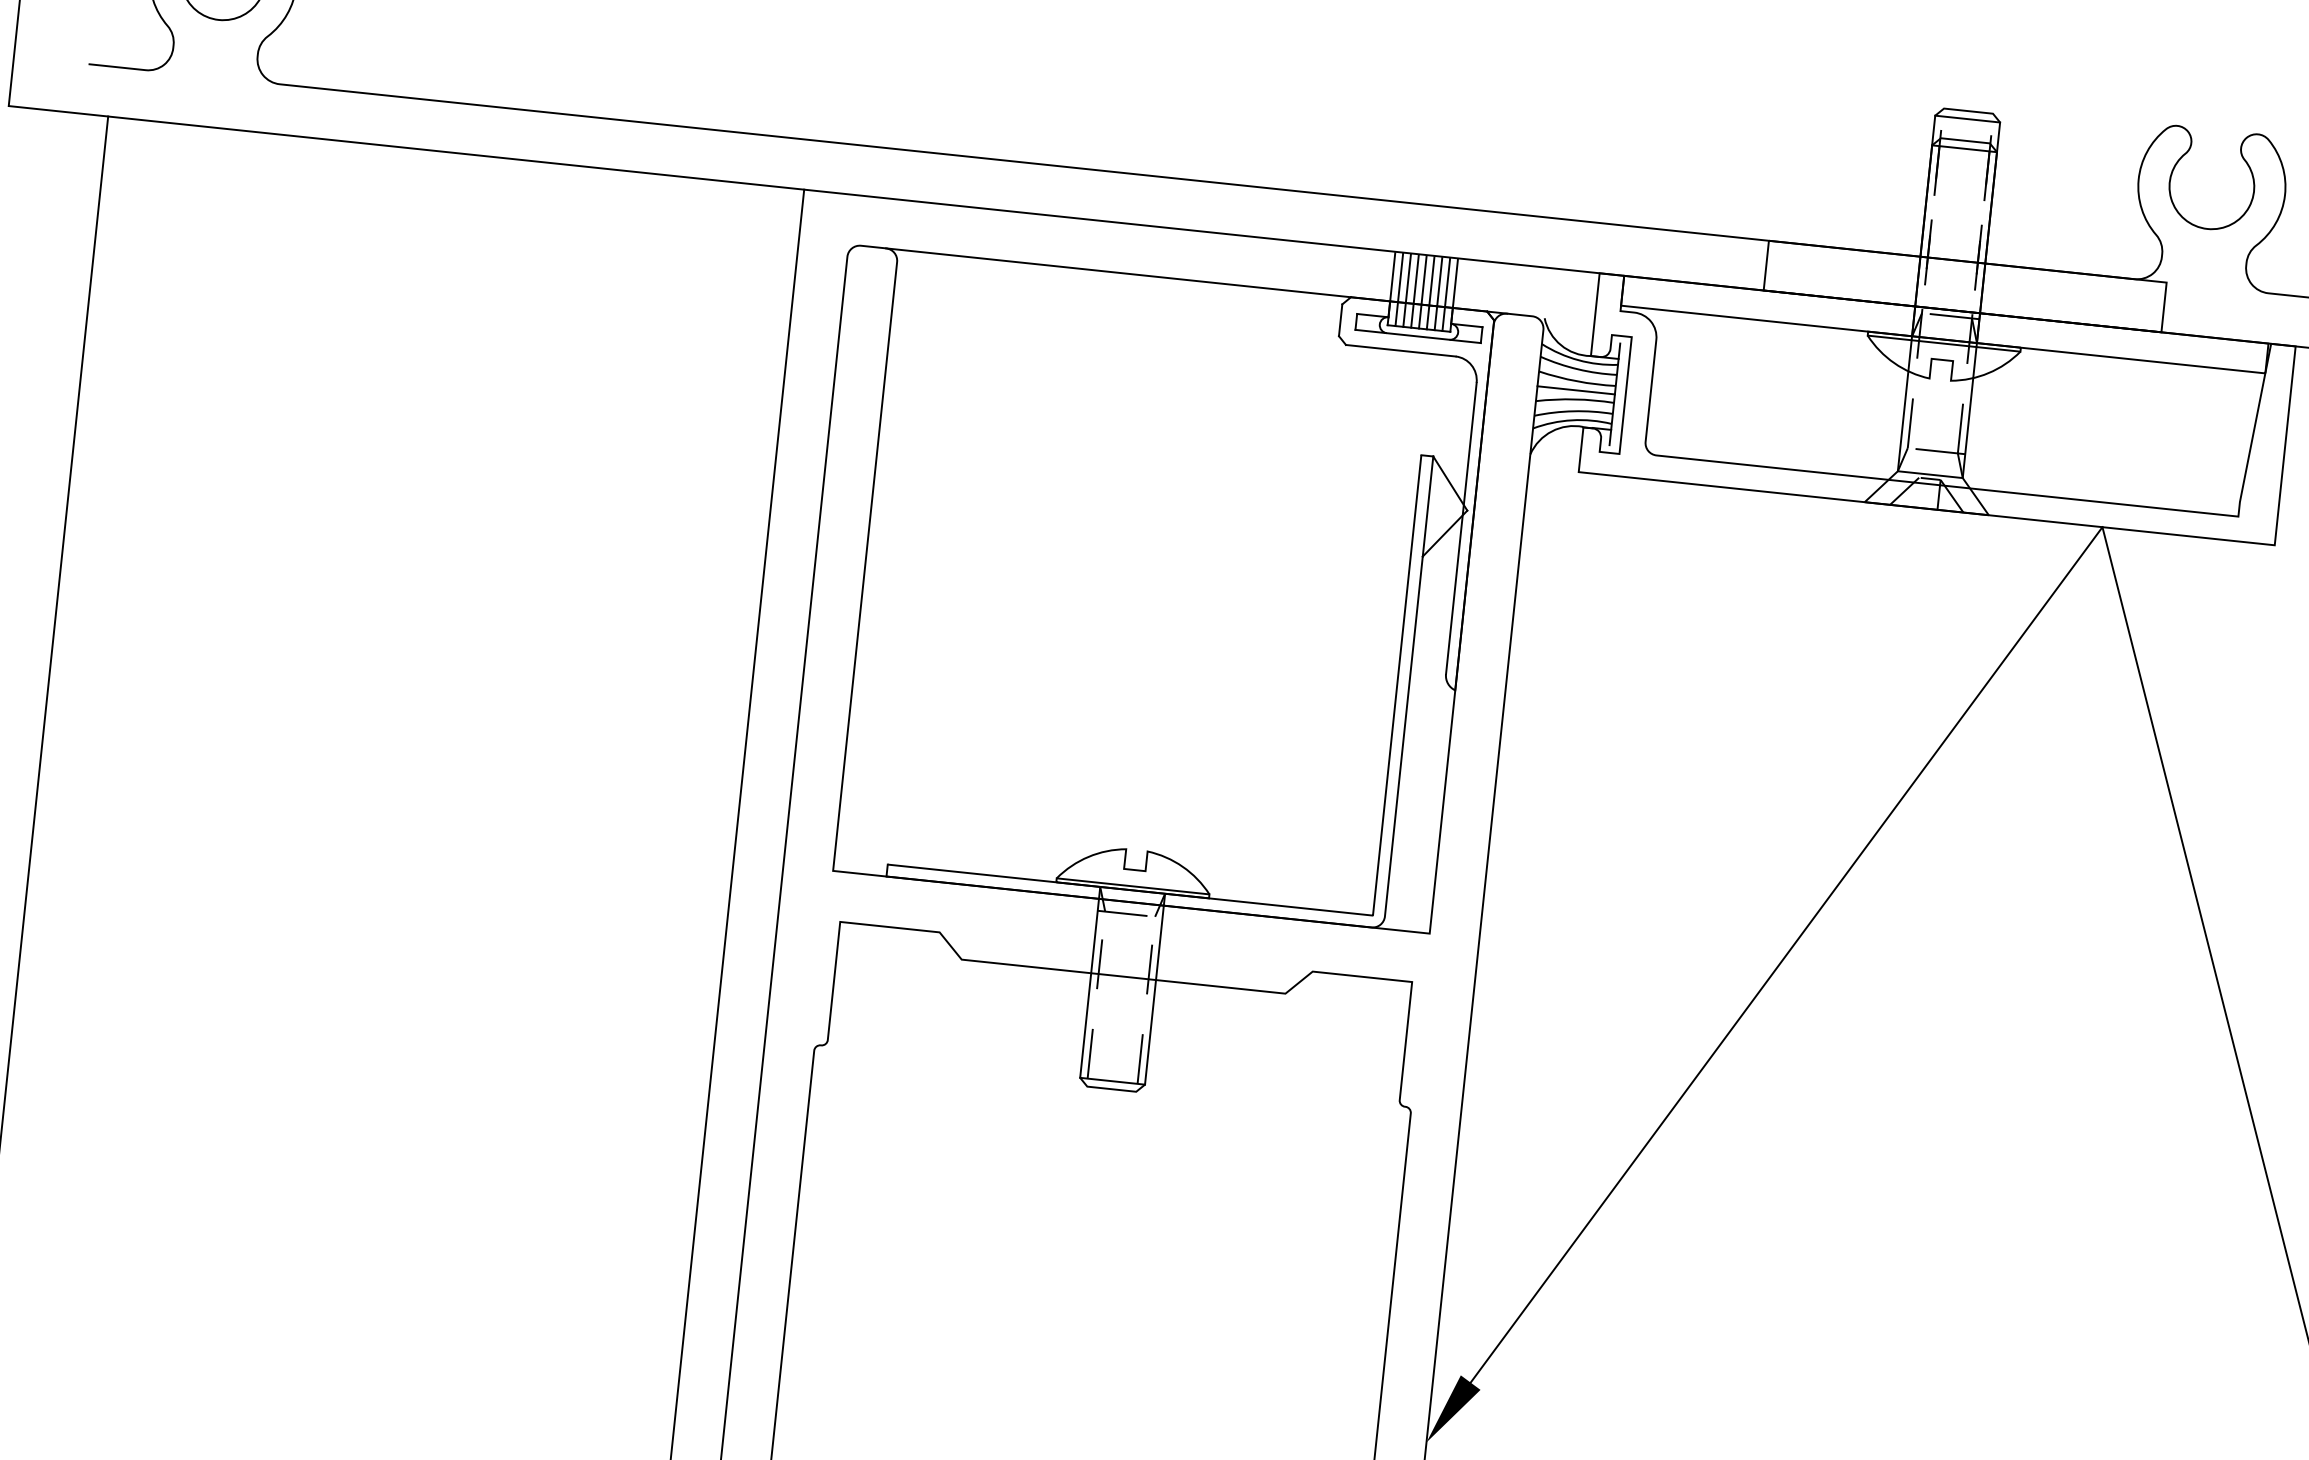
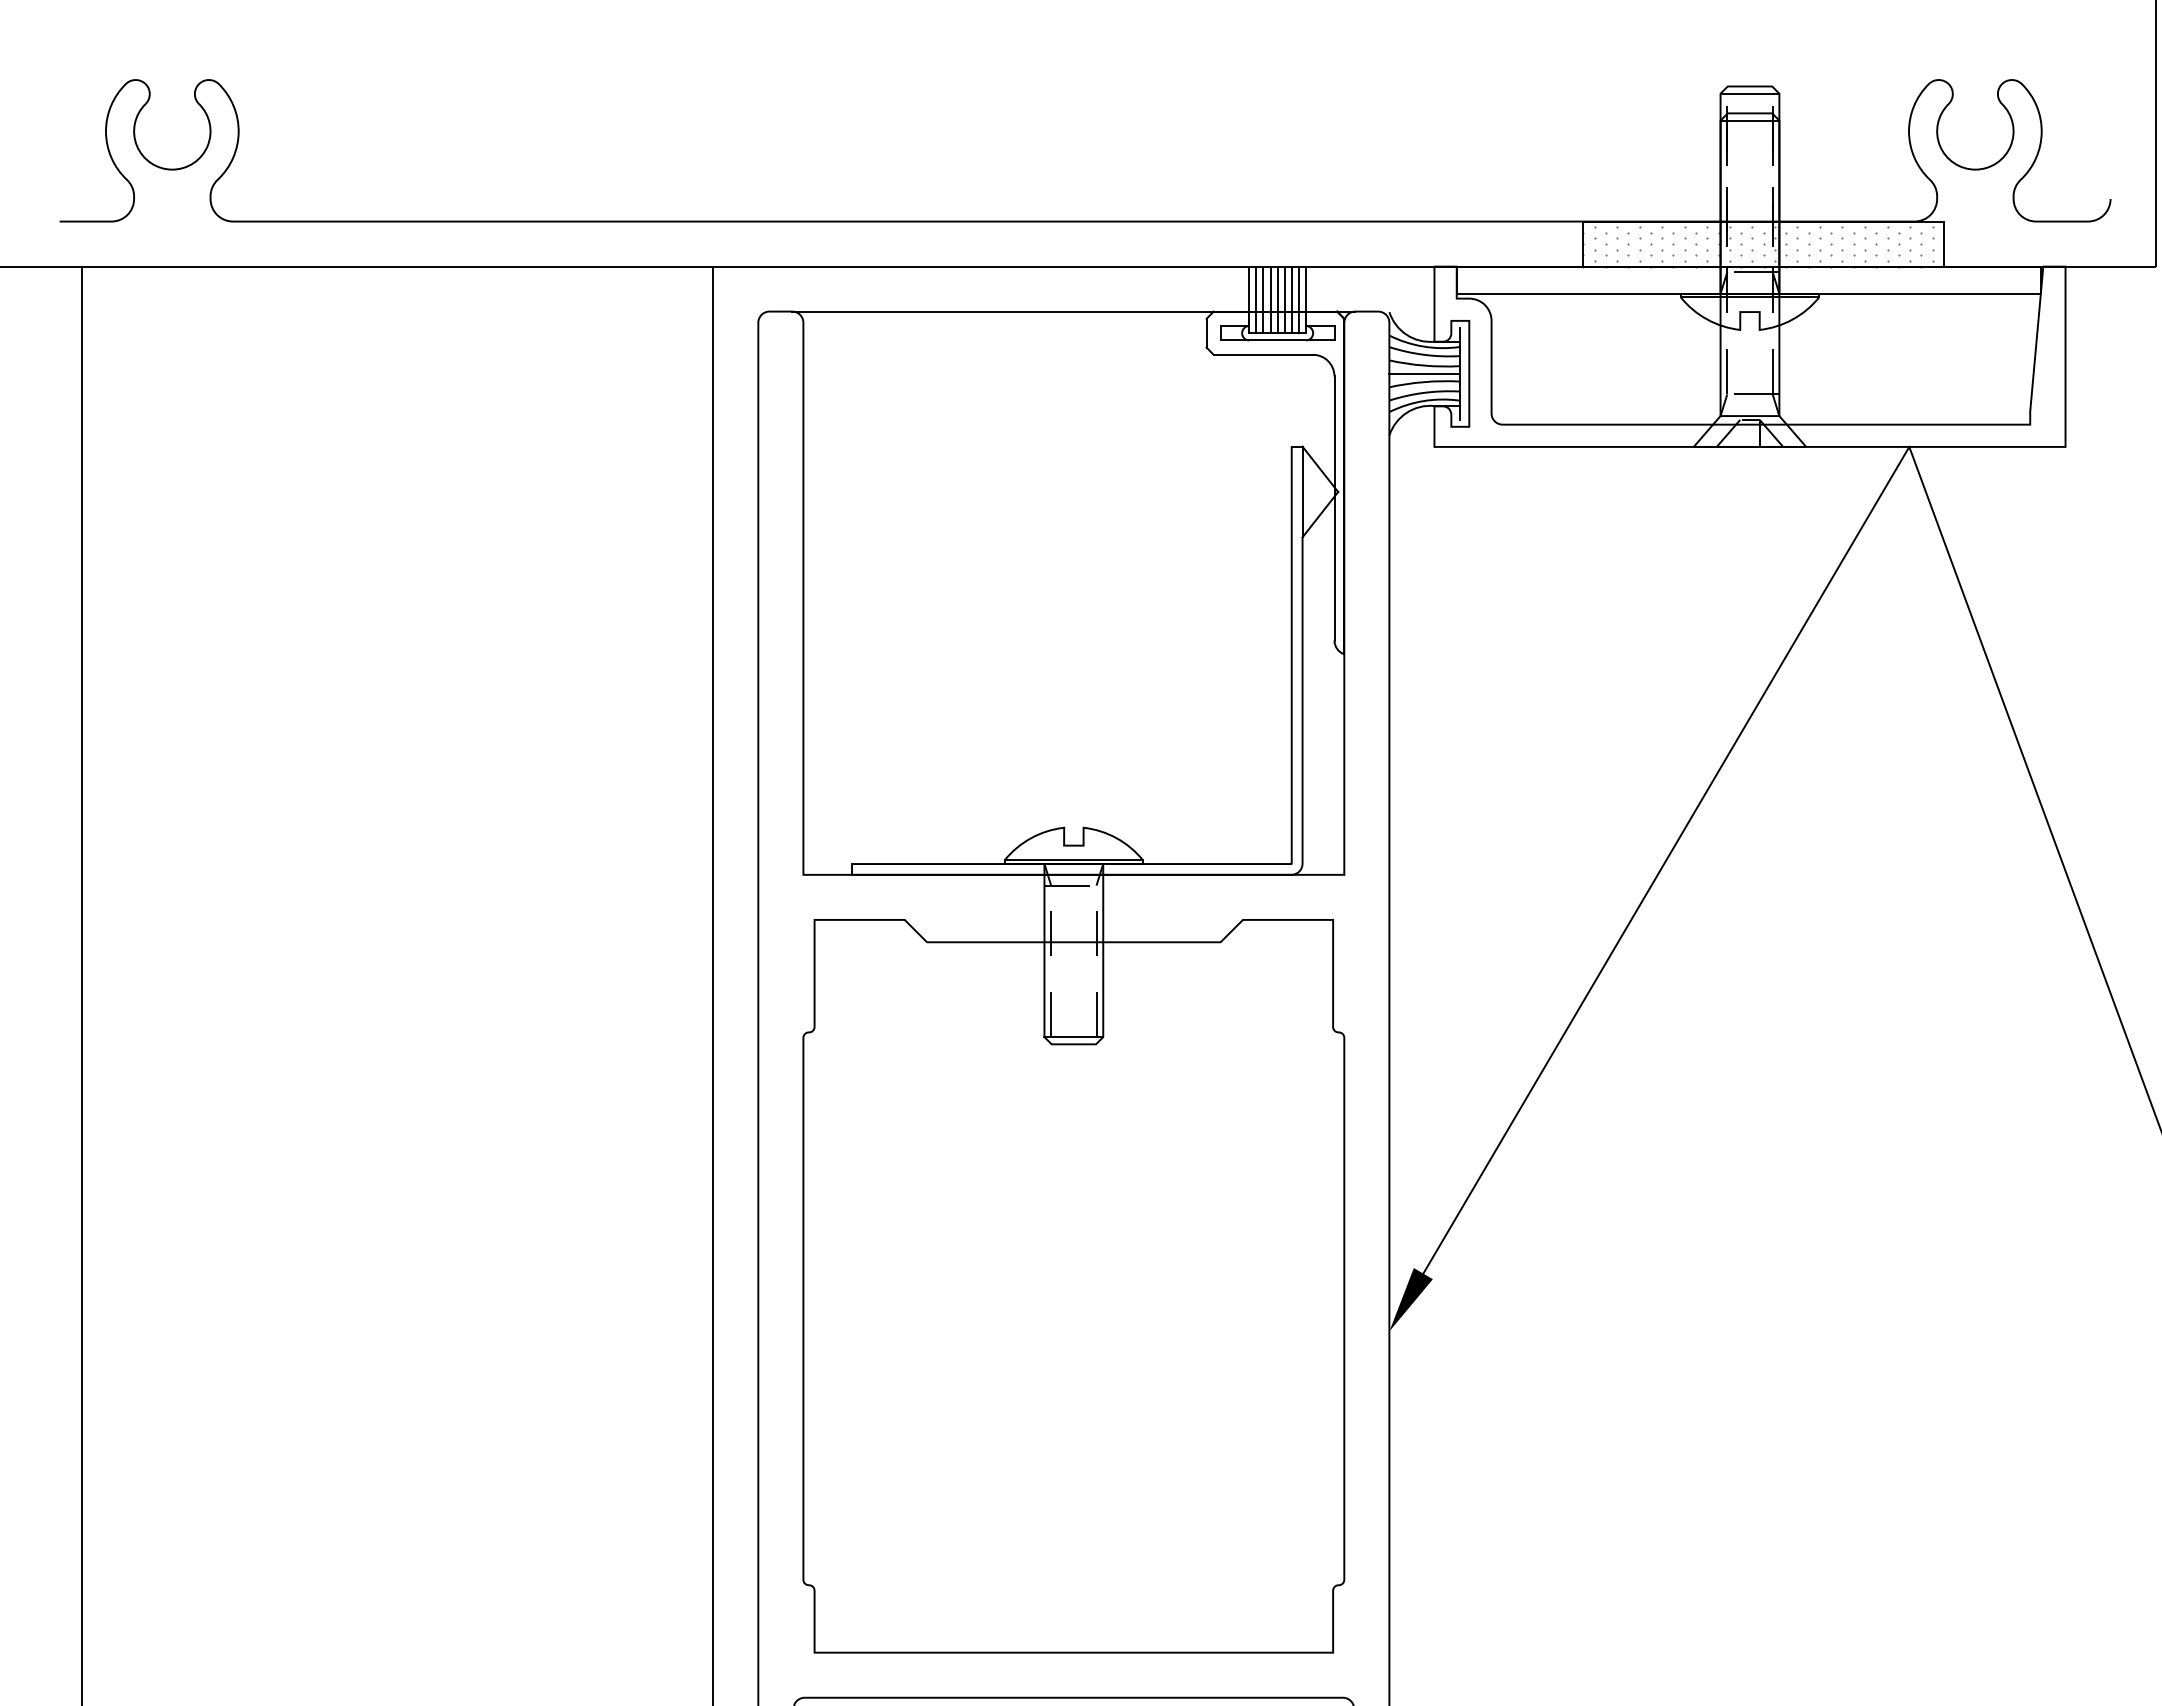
hatch: (1958, 288) -> (1757, 246), added

